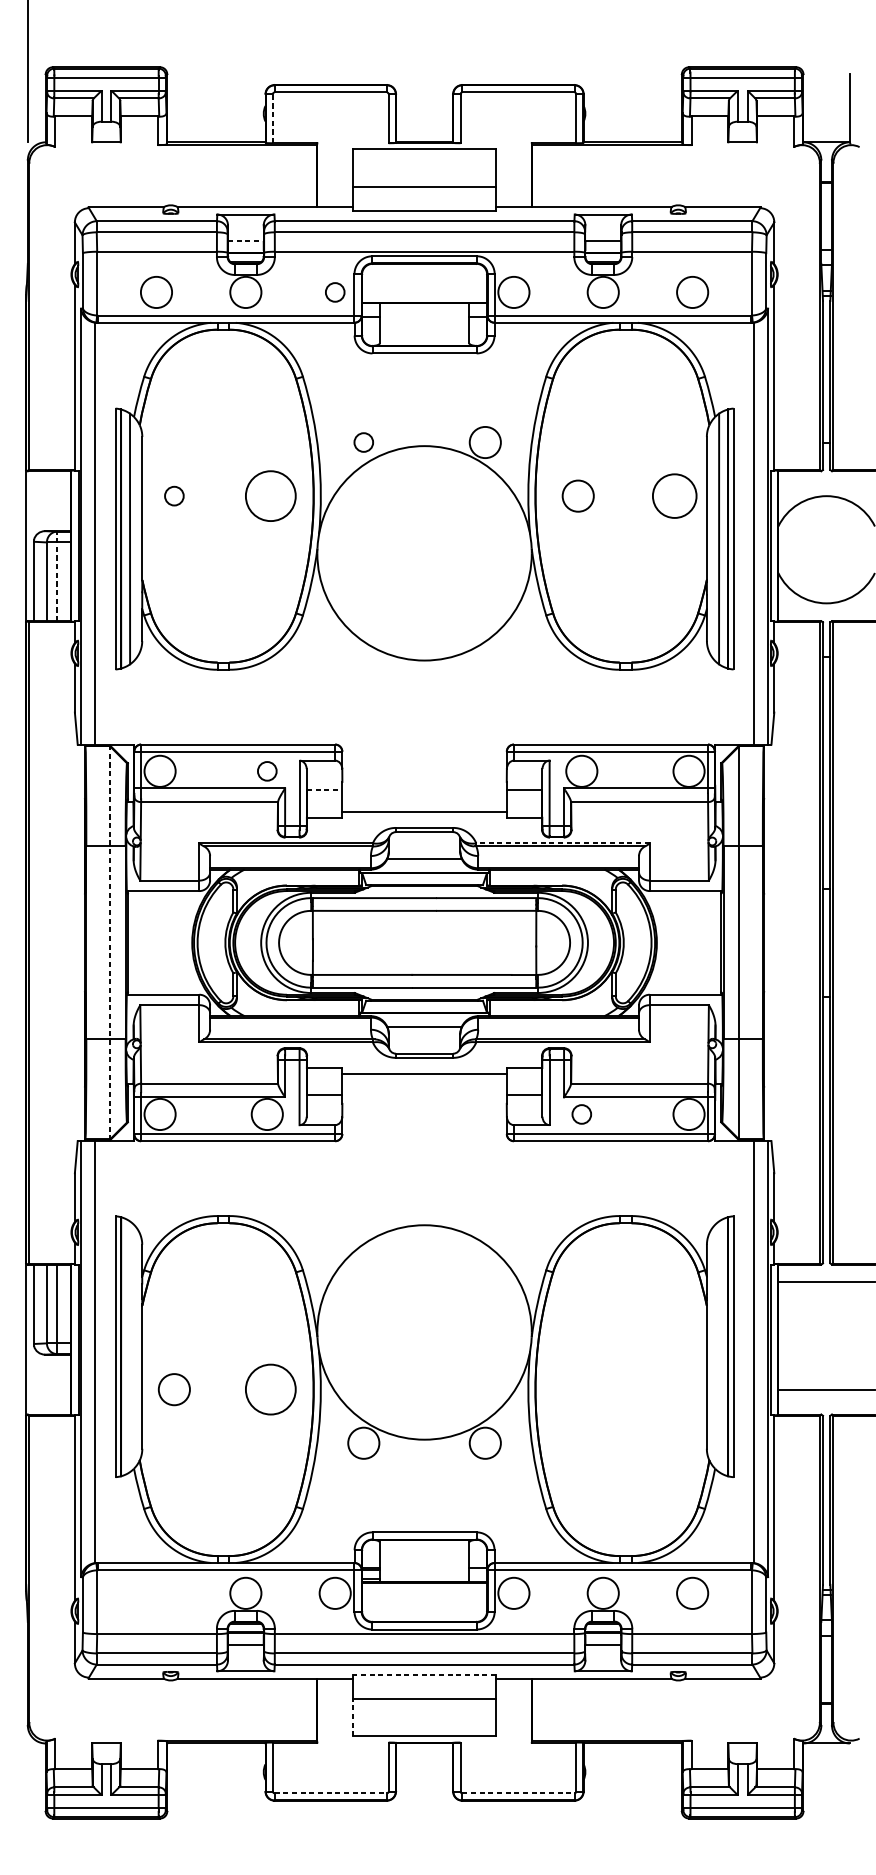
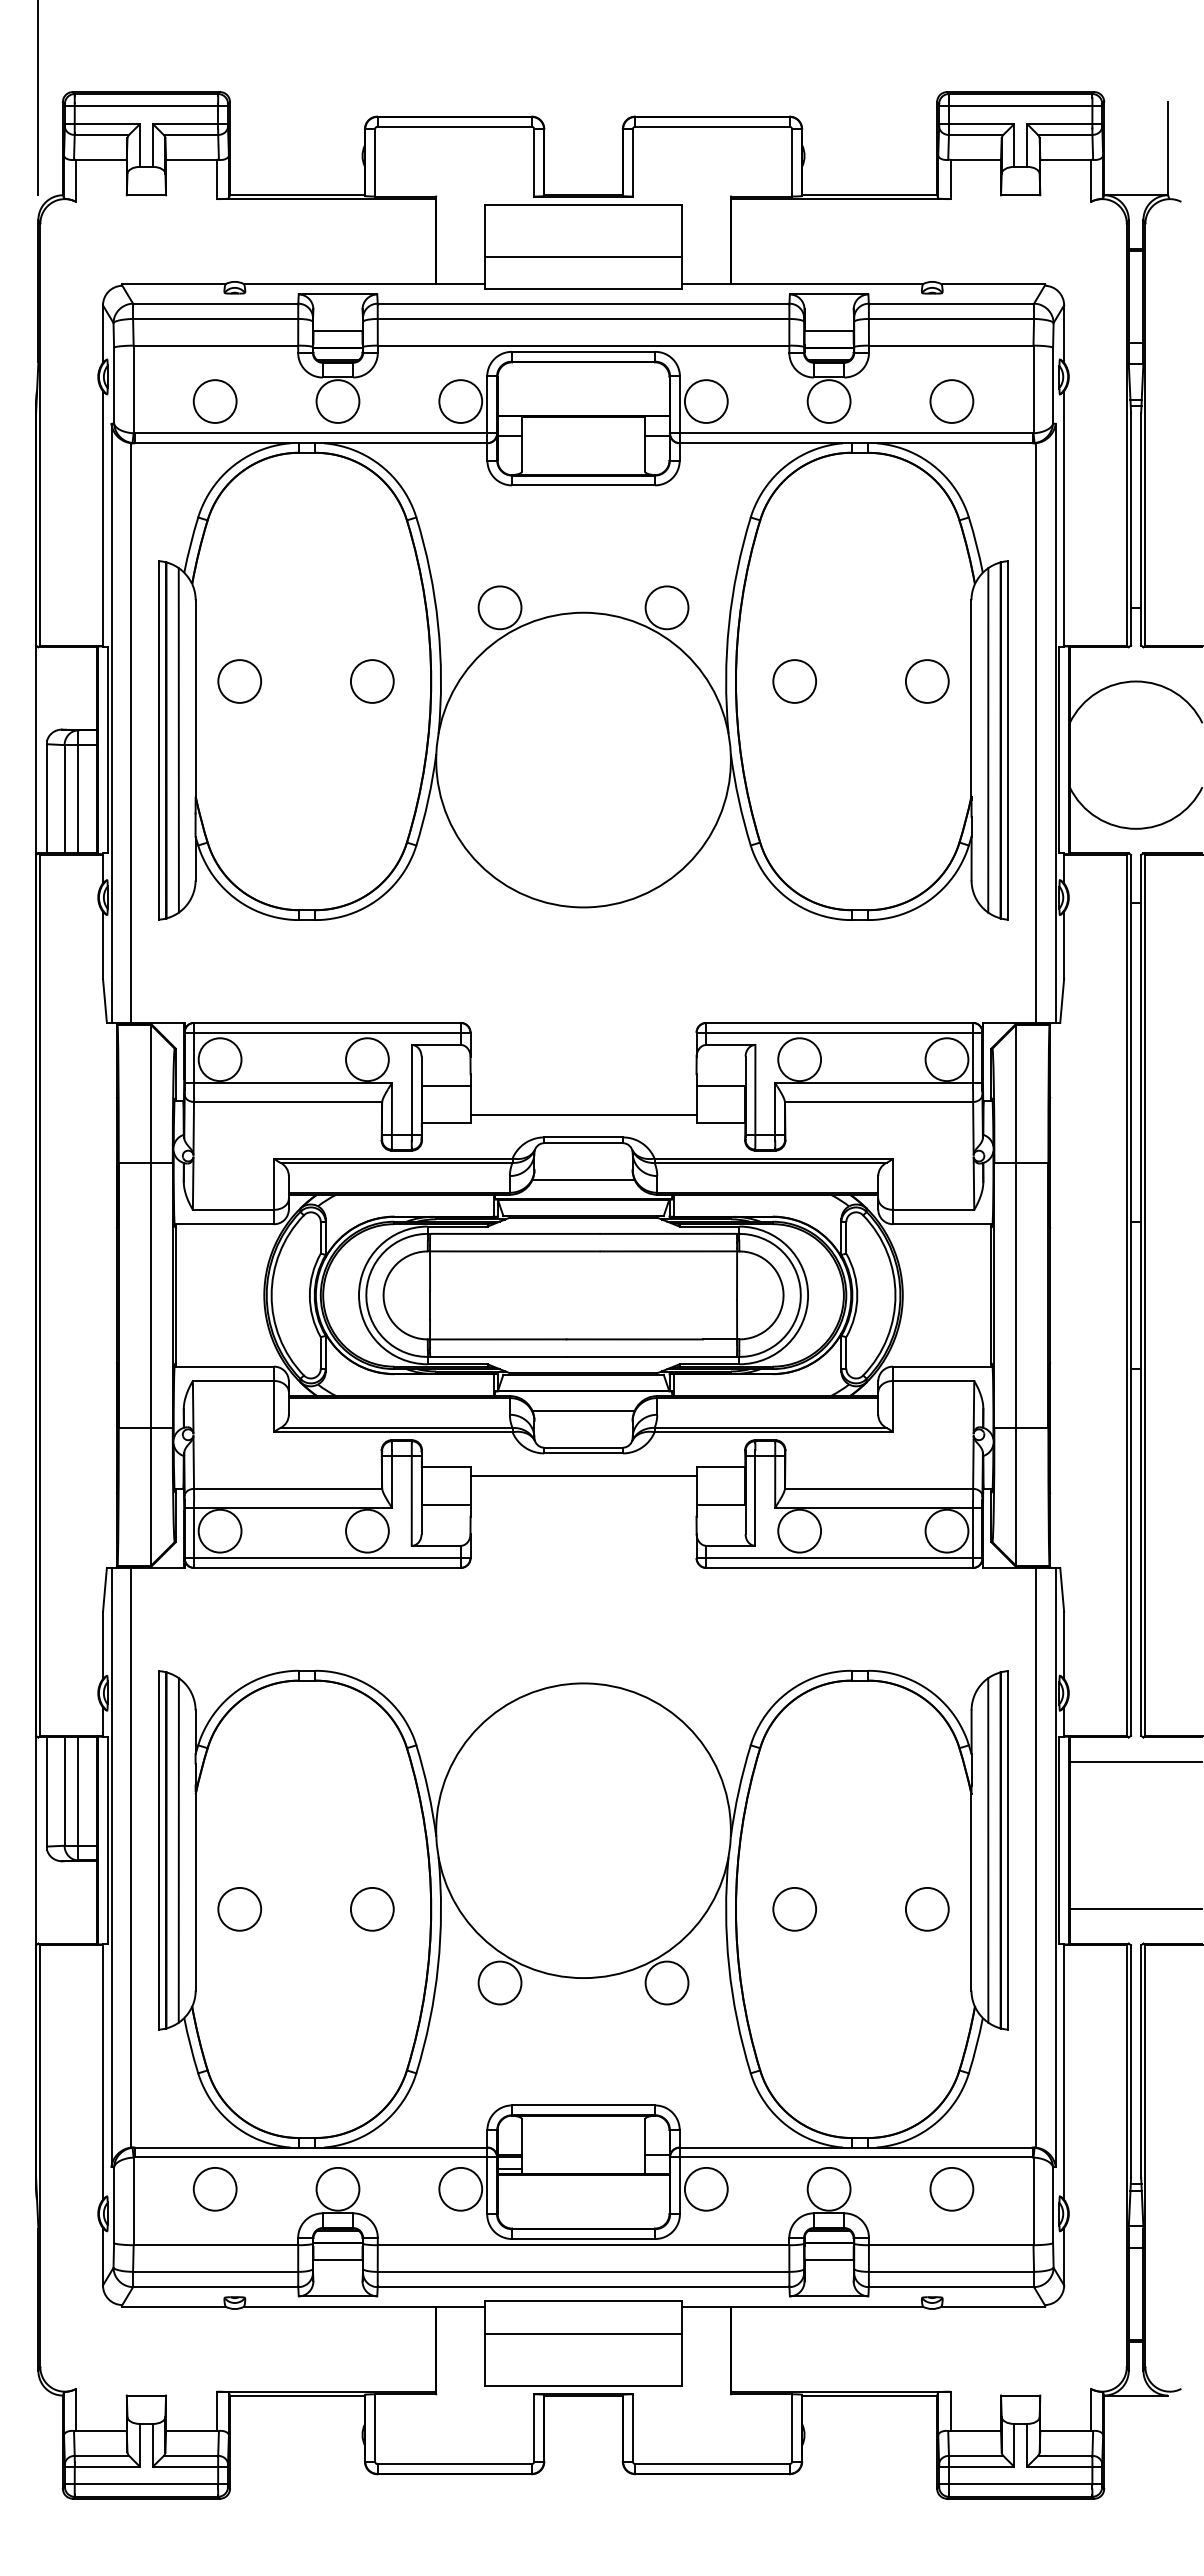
line: (273, 118) -> (375, 162), dashed -> solid
line: (245, 240) -> (337, 330), dashed -> solid
circle: (335, 292) -> (460, 401), size x1.67
circle: (363, 442) -> (499, 607), size x1.67
circle: (174, 496) -> (239, 681), size x1.67
circle: (270, 496) -> (372, 681), size x0.62
circle: (674, 496) -> (926, 681), size x0.71
line: (57, 576) -> (78, 791), dashed -> solid
circle: (267, 771) -> (367, 1059), size x1.67
line: (324, 790) -> (446, 1085), dashed -> solid
line: (562, 843) -> (773, 1158), dashed -> solid
line: (110, 942) -> (151, 1294), dashed -> solid
circle: (581, 1113) -> (799, 1530), size x1.67
line: (129, 1346) -> (178, 1850), added
line: (719, 1346) -> (988, 1850), added
circle: (270, 1389) -> (372, 1909), size x0.62
circle: (578, 1389) -> (794, 1909), added
circle: (674, 1389) -> (927, 1909), added
circle: (156, 1593) -> (214, 2189), added
line: (424, 1675) -> (583, 2301), dashed -> solid
line: (353, 1717) -> (485, 2359), dashed -> solid
line: (331, 1793) -> (455, 2464), dashed -> solid
line: (519, 1793) -> (713, 2464), dashed -> solid

